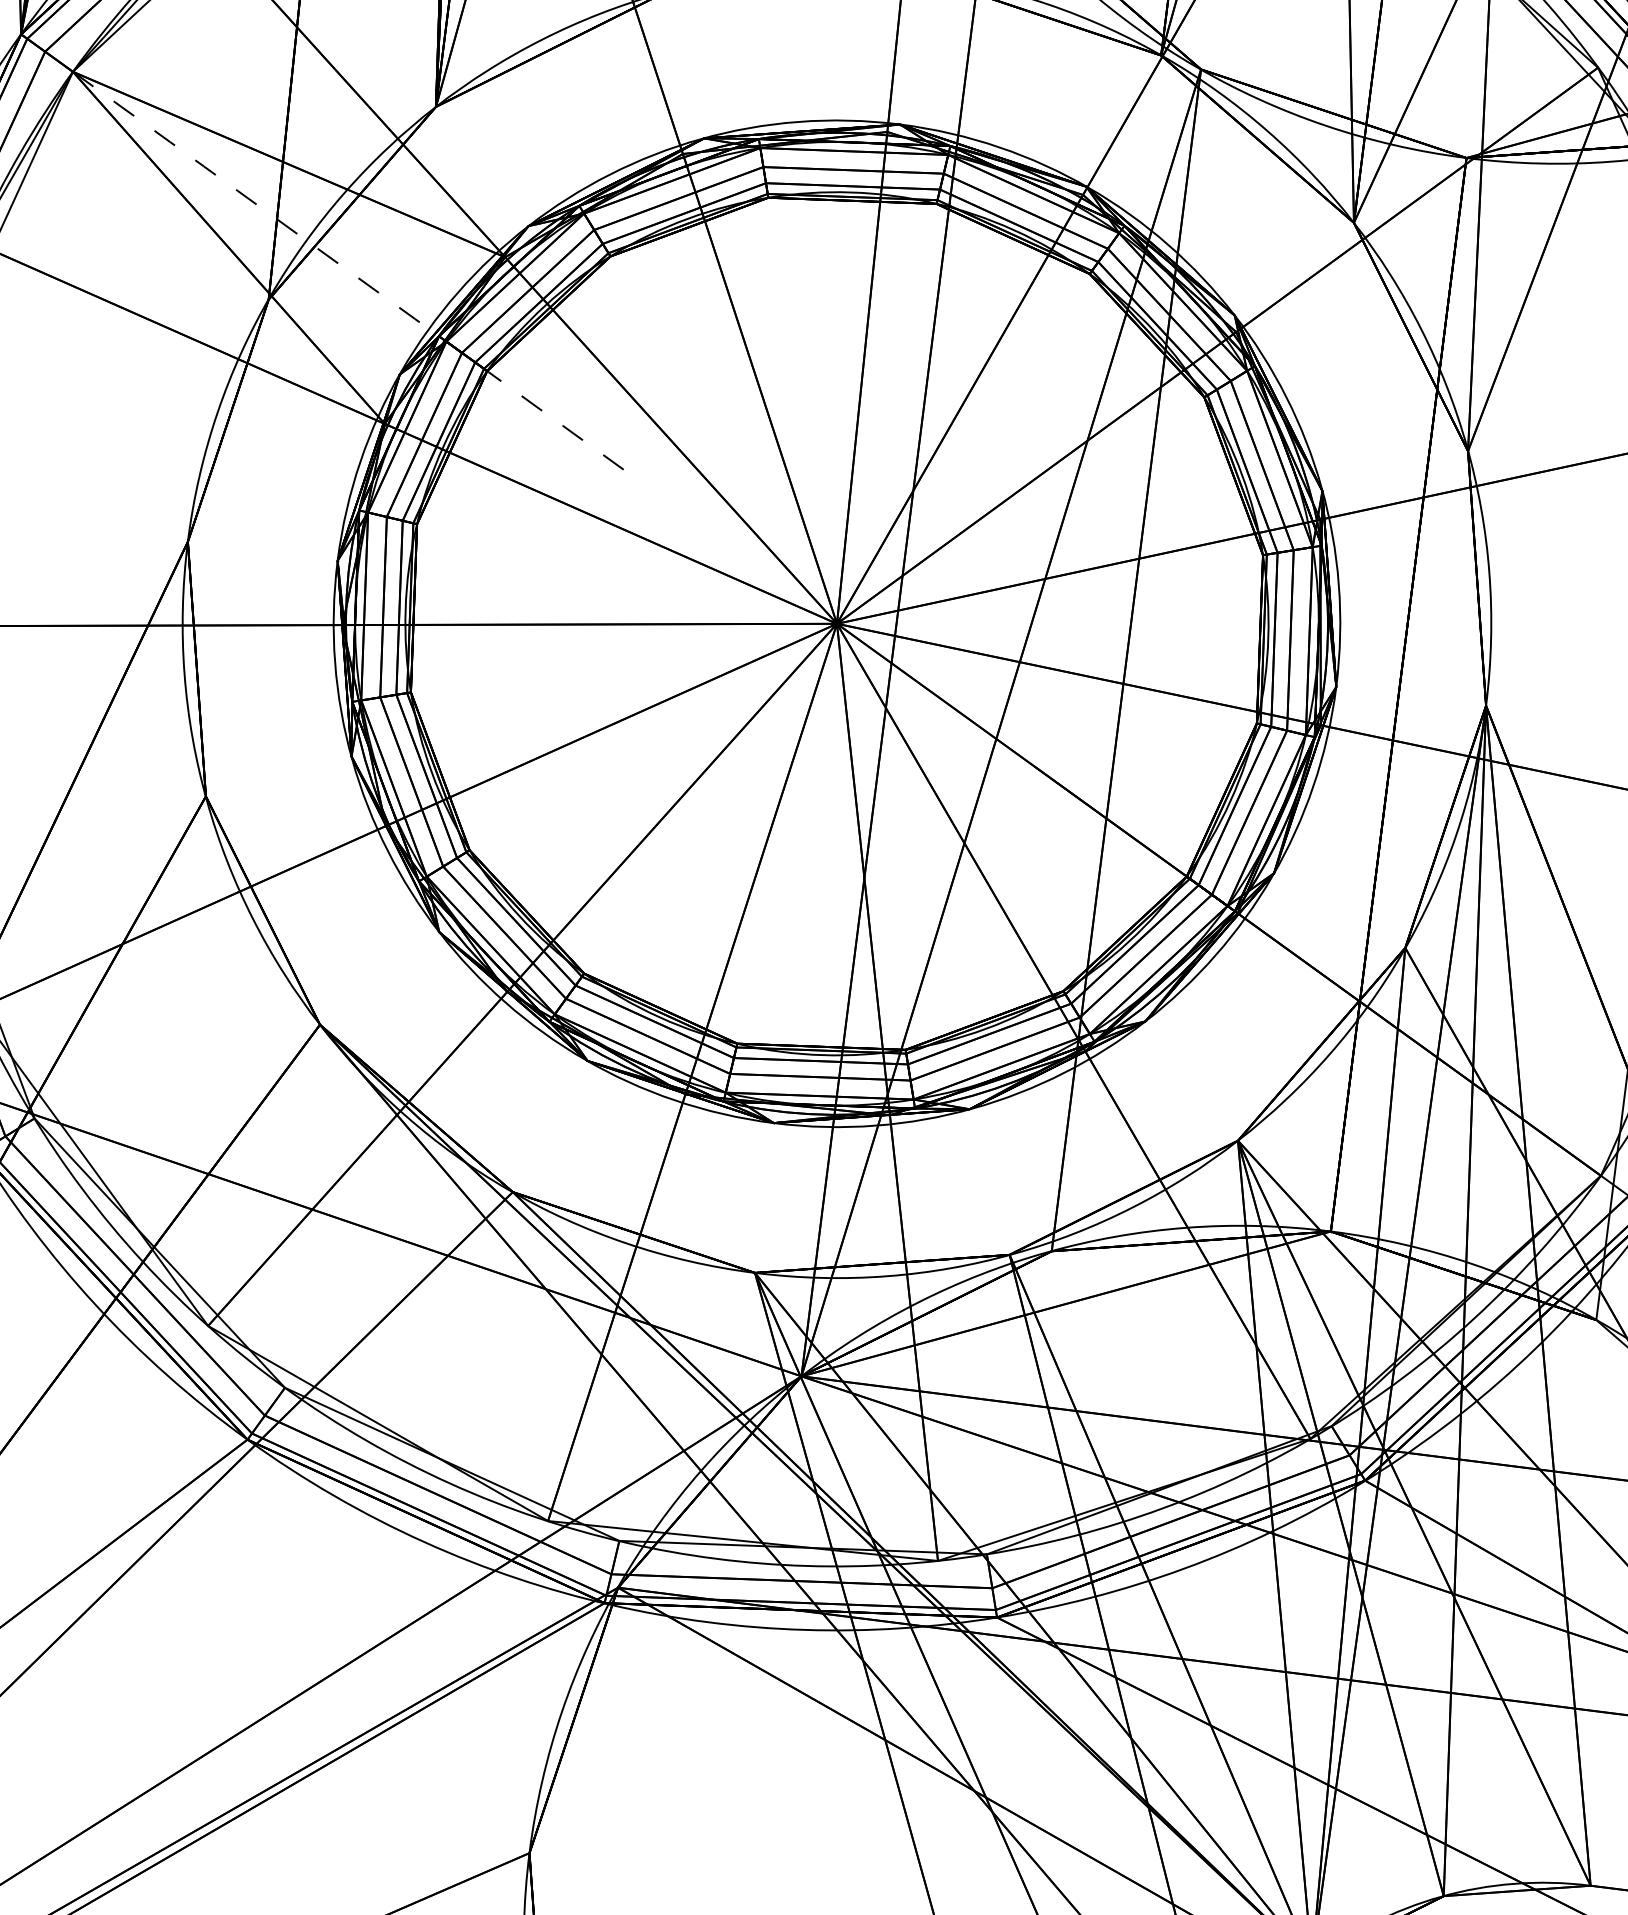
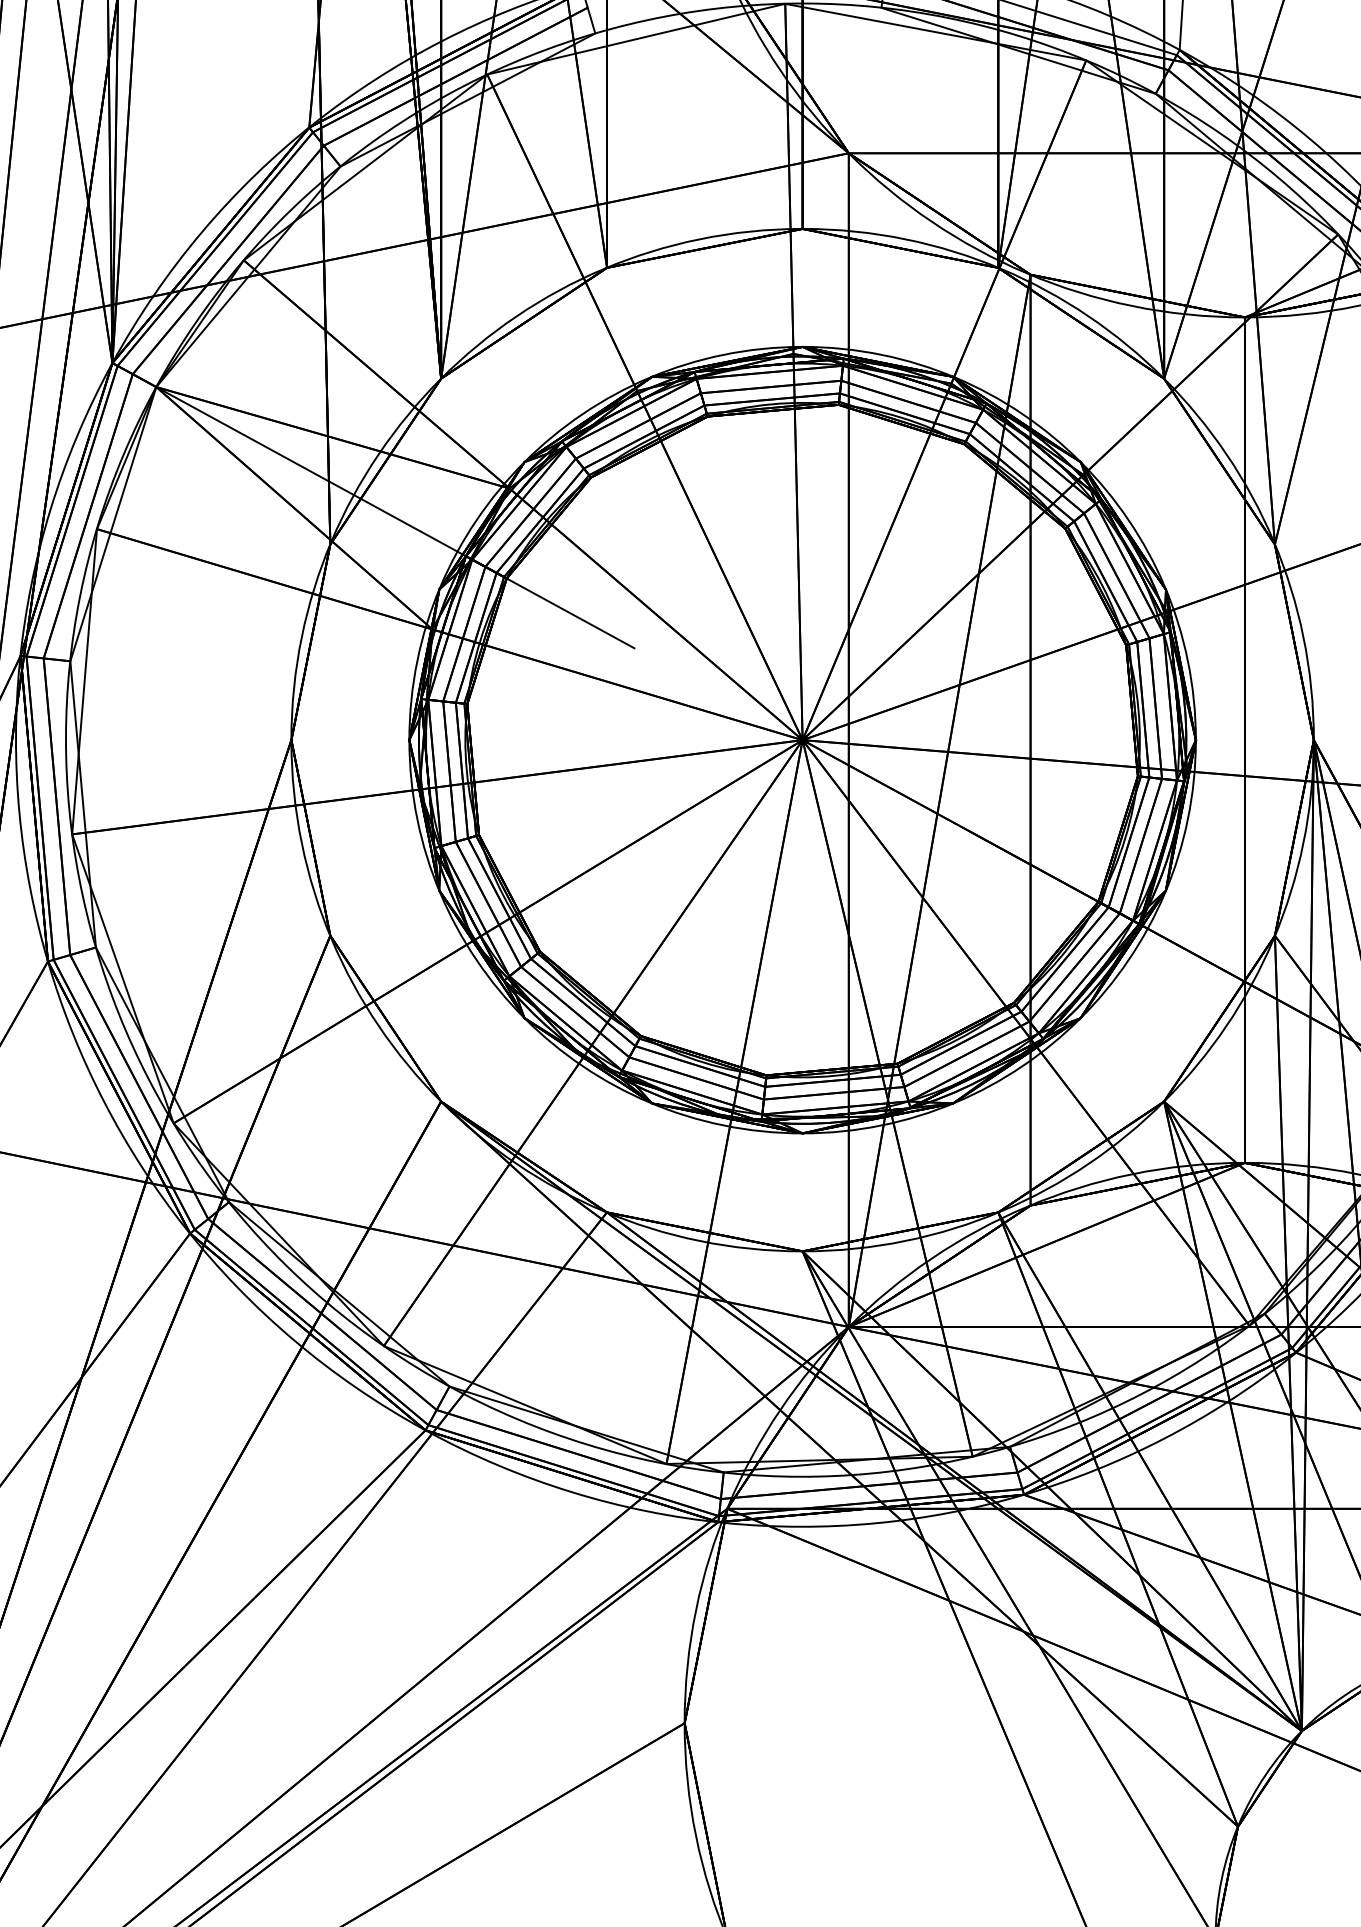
arc: (354, 275) -> (394, 517), dashed -> solid

